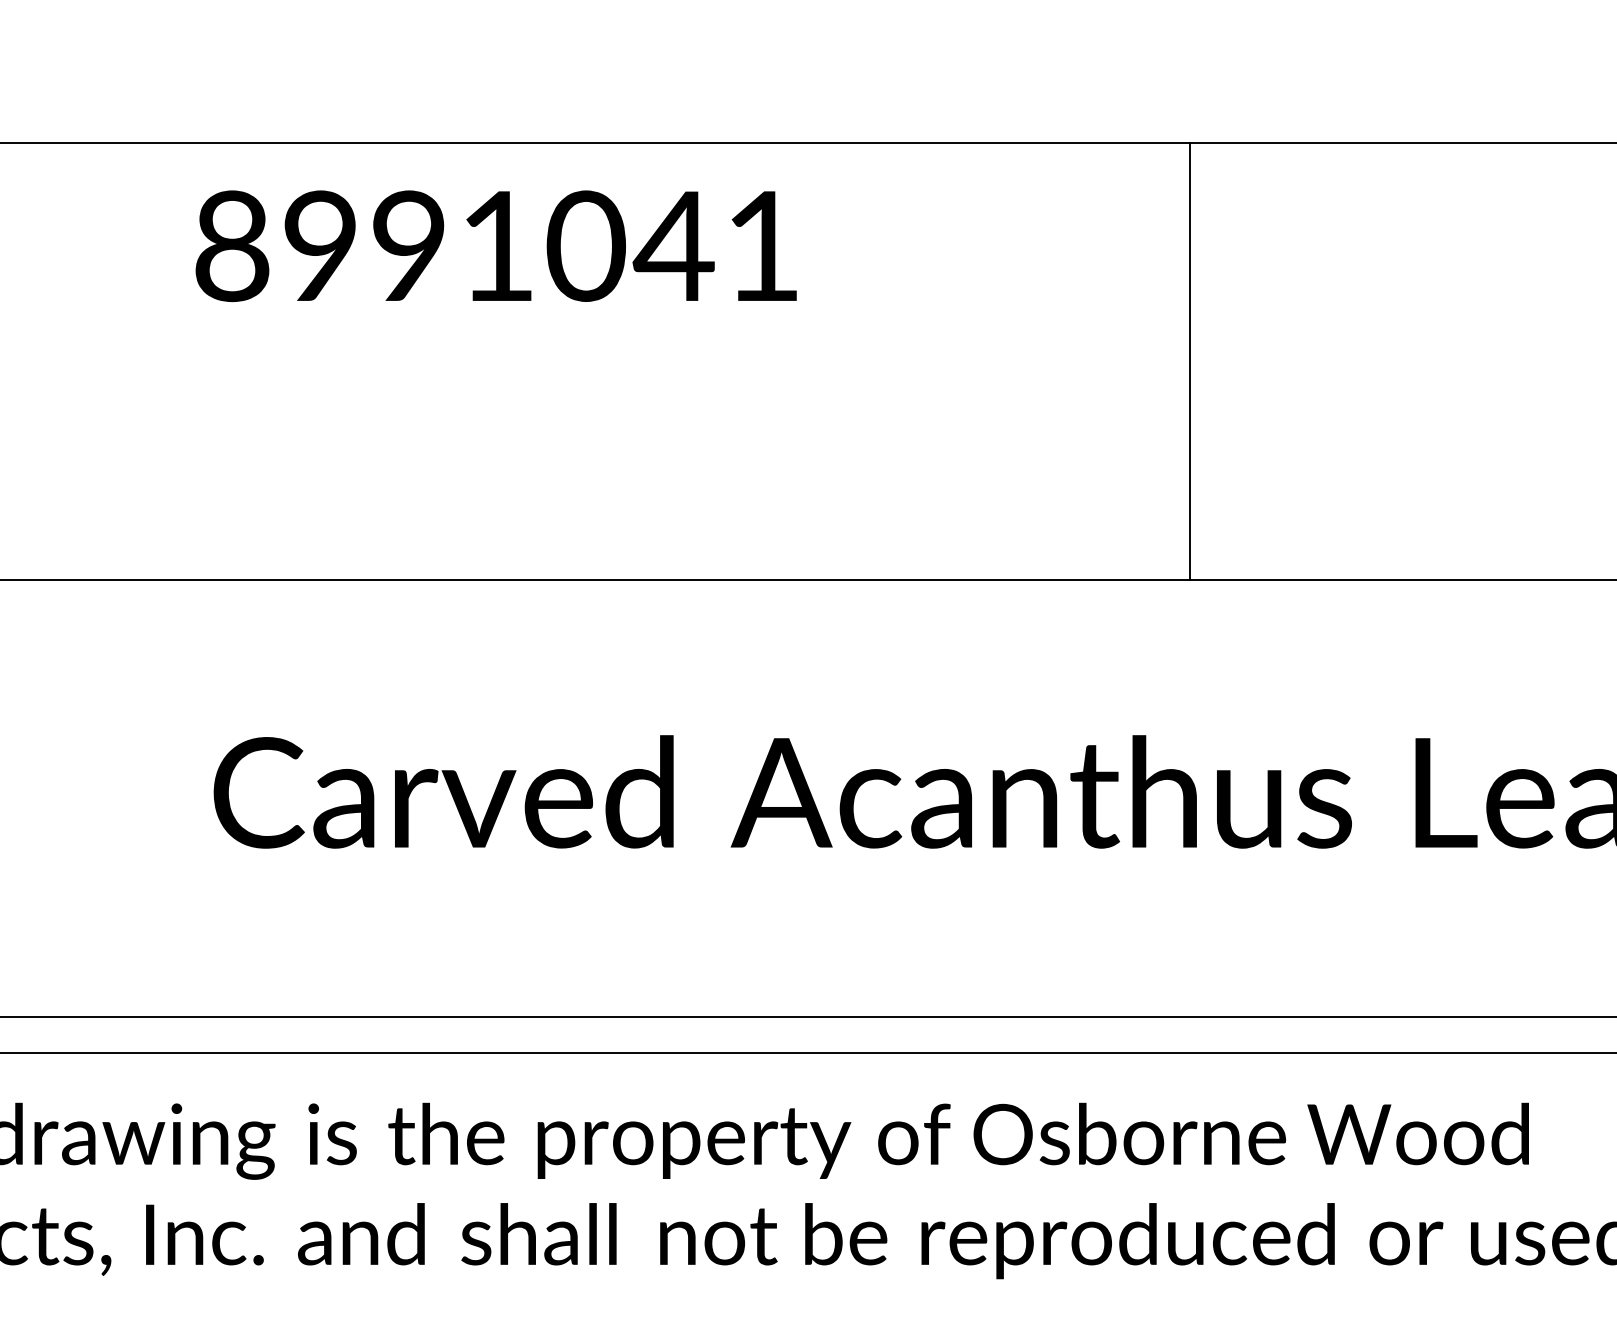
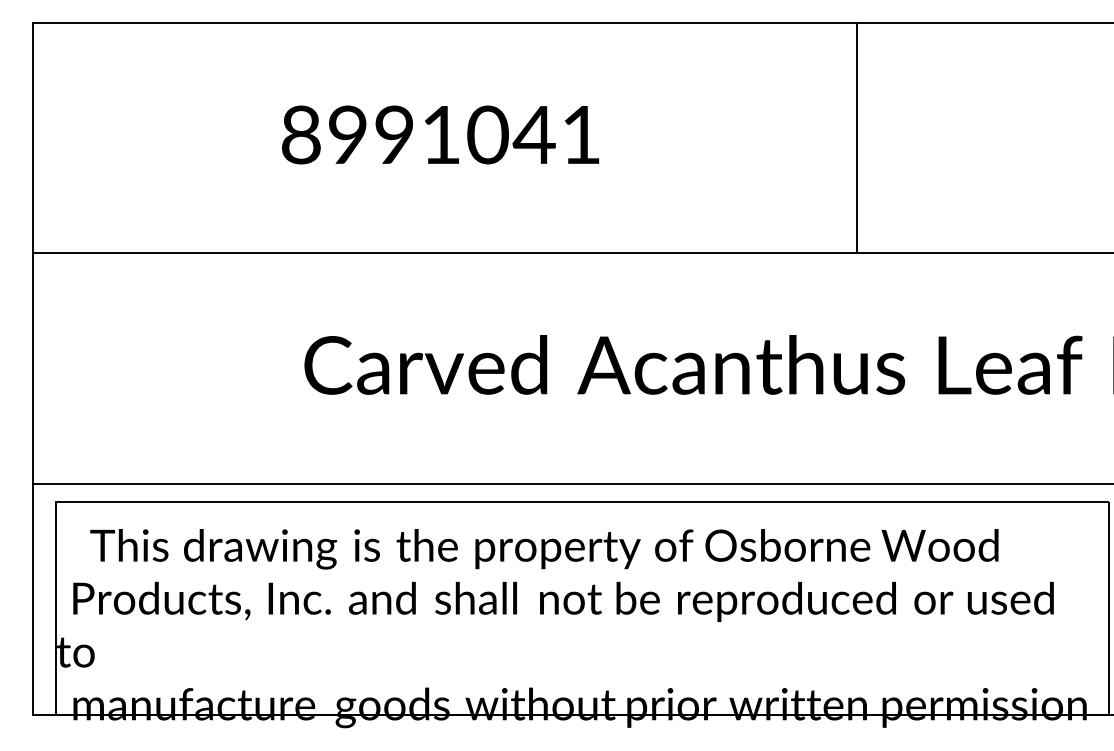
text: (496, 245) -> (440, 134), moved
line: (1189, 360) -> (857, 137), moved

